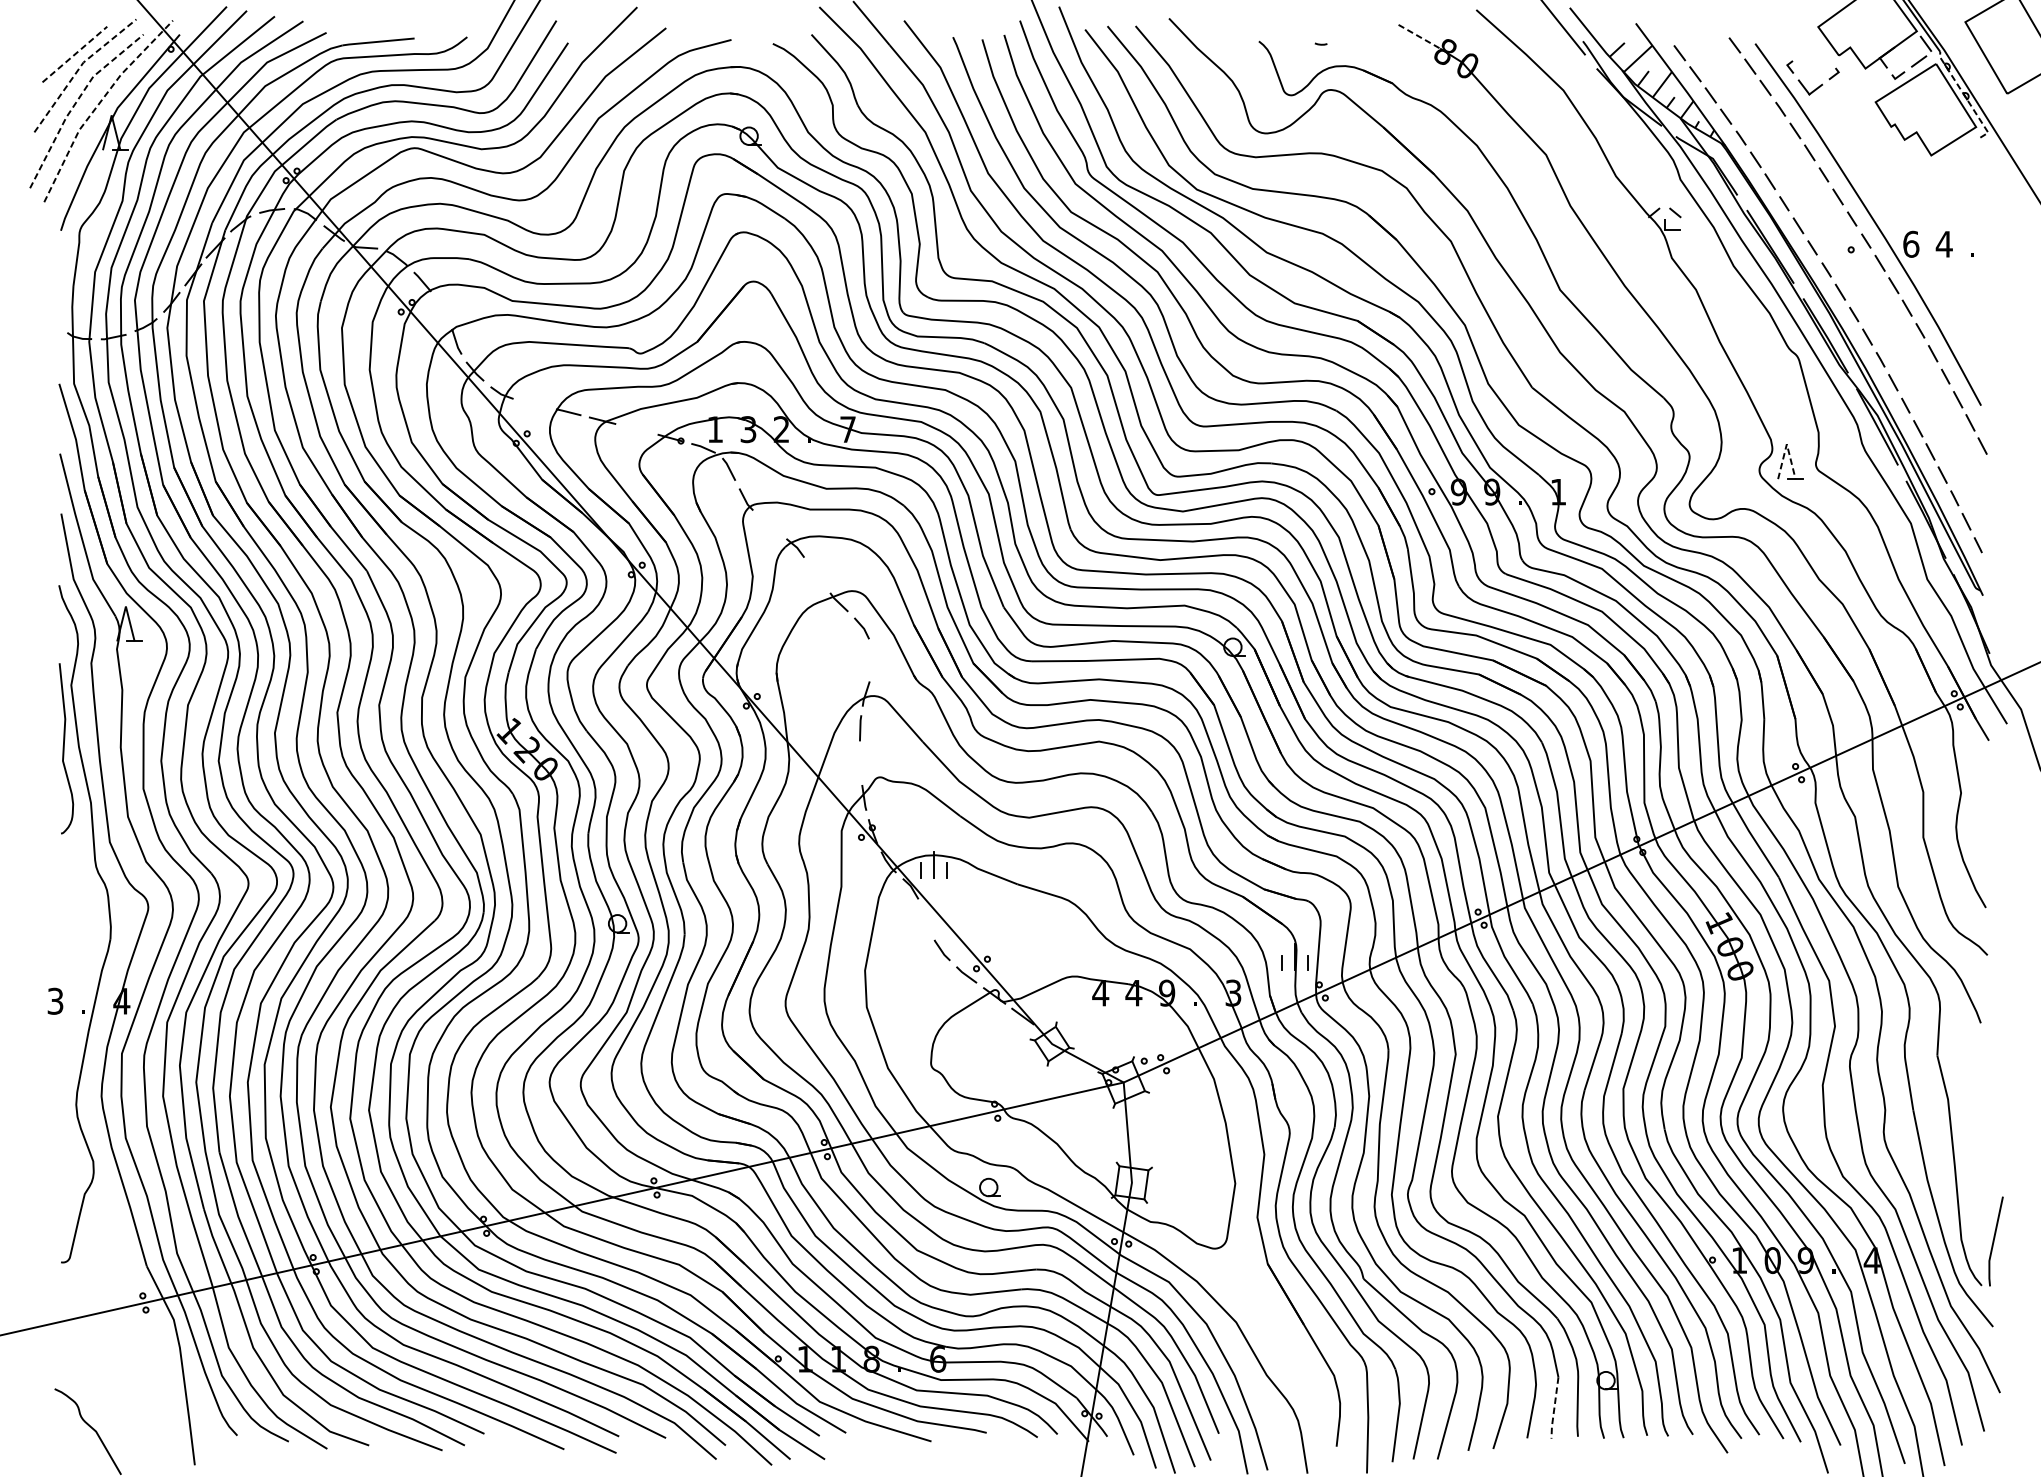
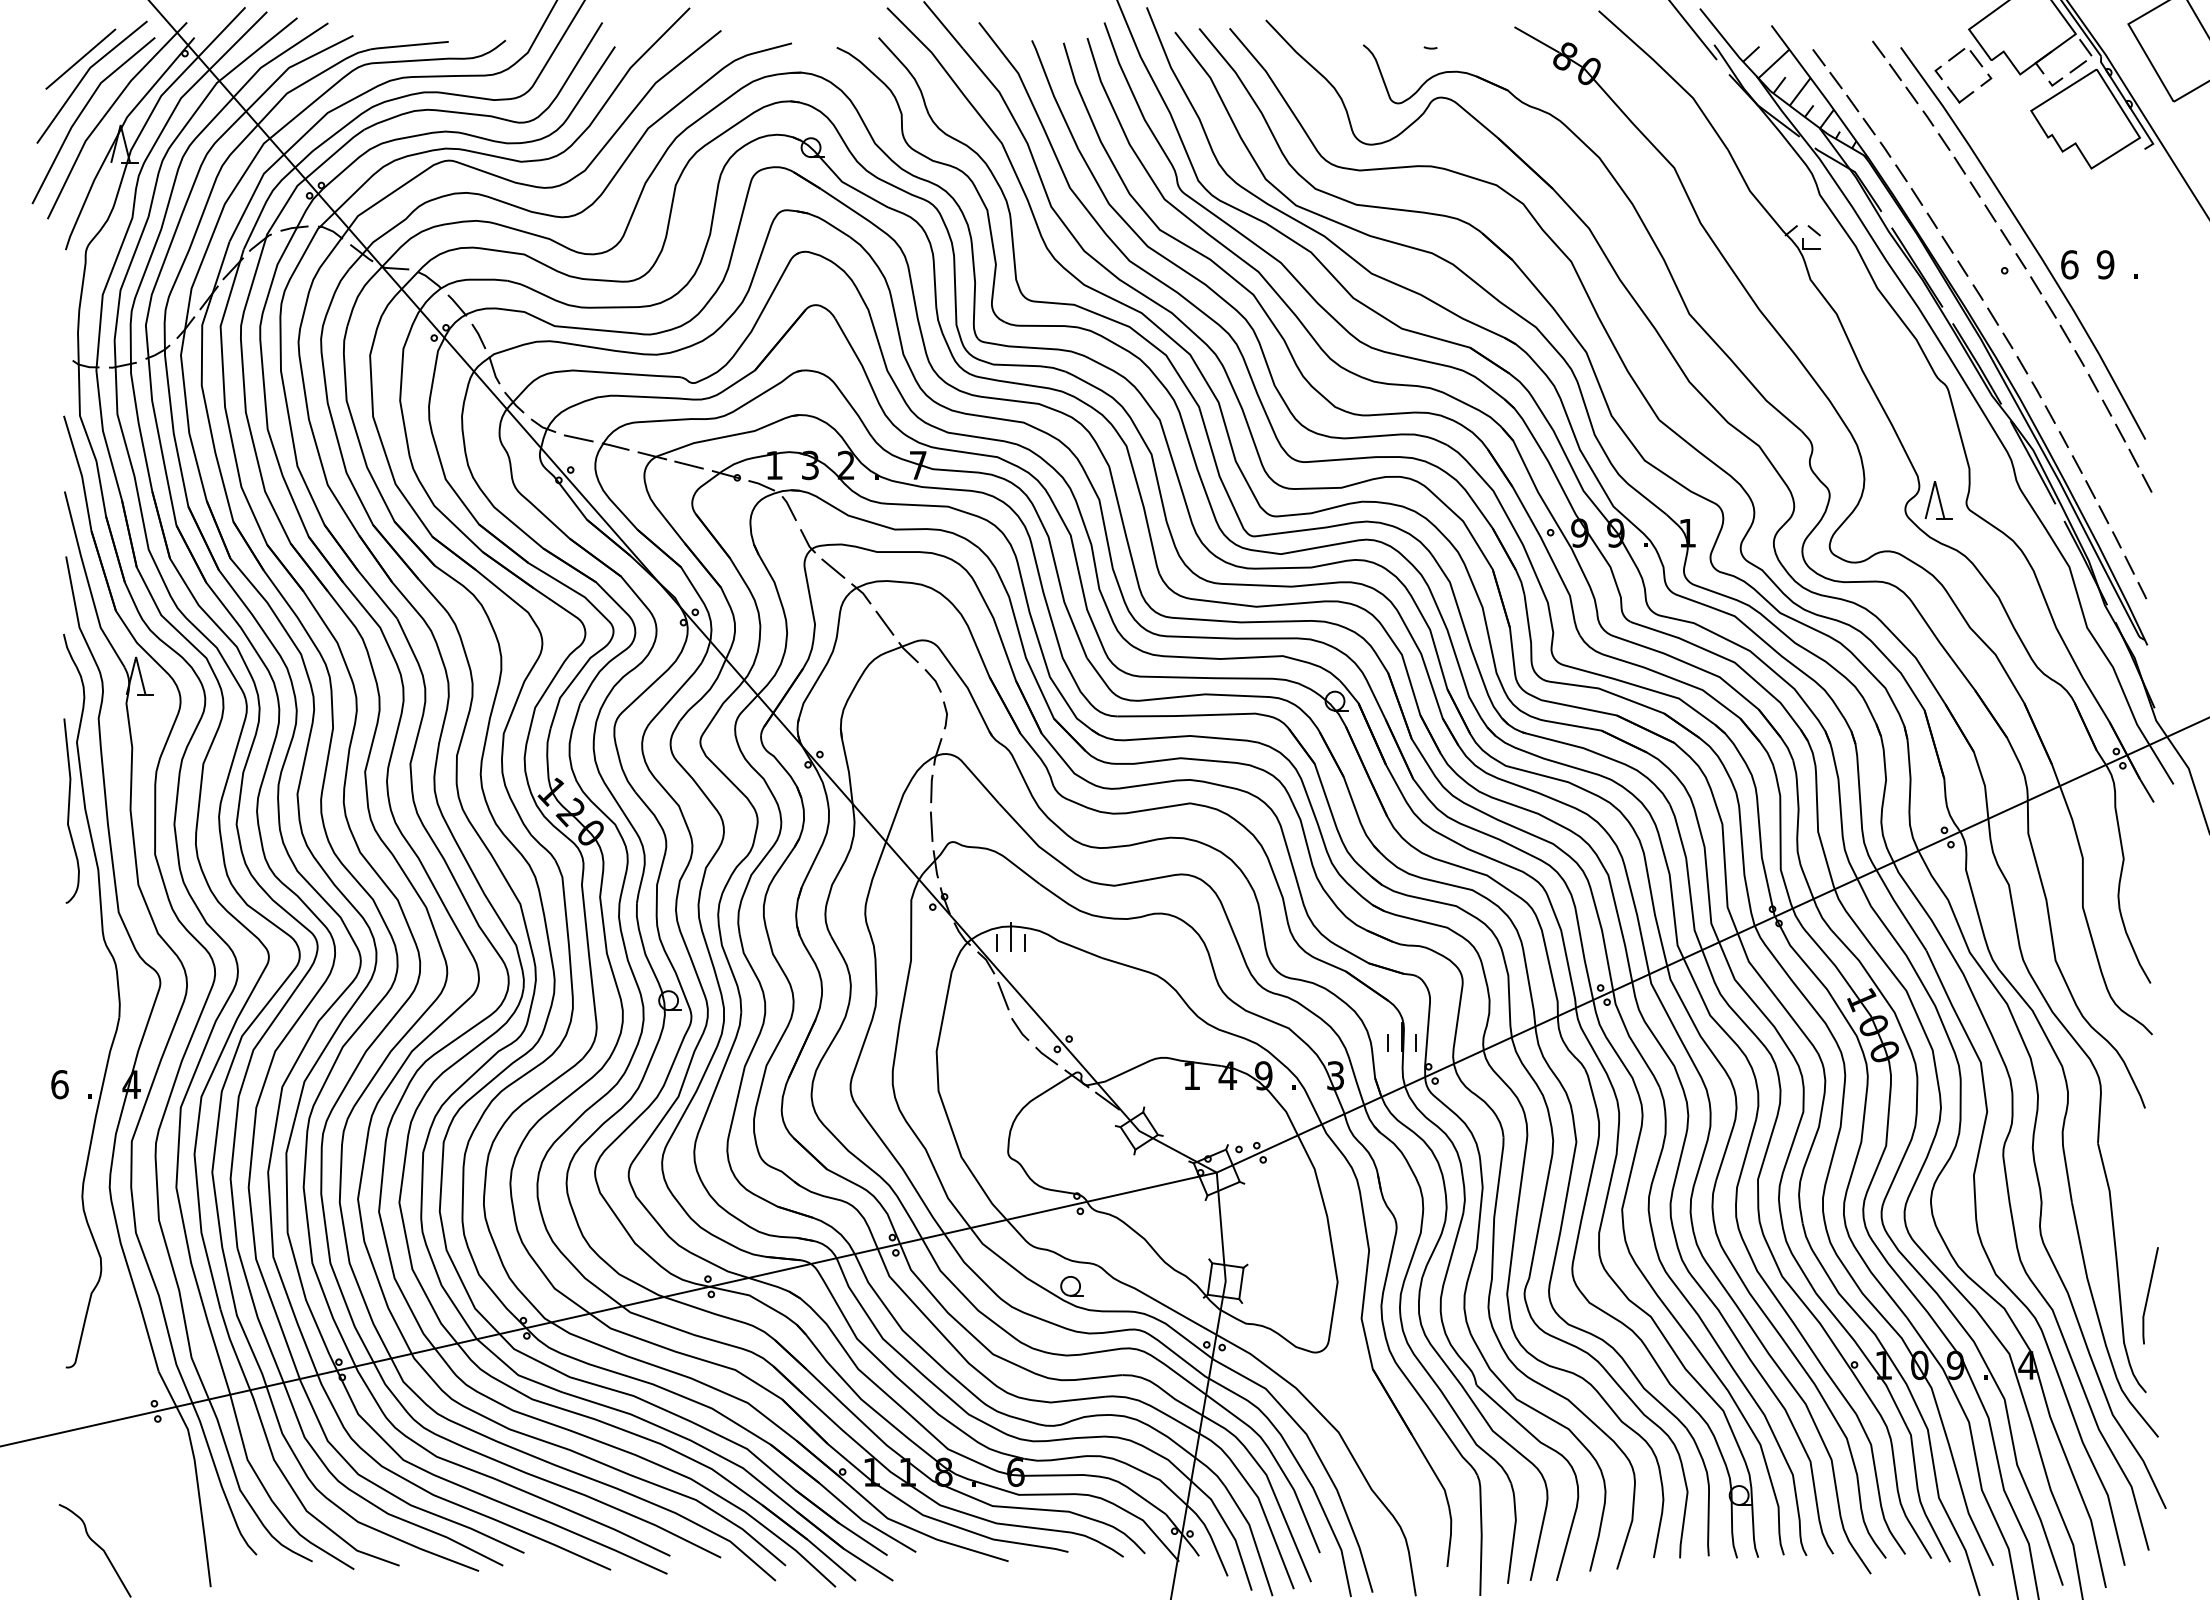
line: (1418, 36) -> (1536, 39), dashed -> solid
part: (1811, 48) -> (1961, 52), added
line: (75, 53) -> (81, 58), dashed -> solid
line: (79, 69) -> (85, 75), dashed -> solid
line: (1965, 96) -> (2128, 104), dashed -> solid
line: (75, 102) -> (81, 111), dashed -> solid
line: (98, 104) -> (106, 113), dashed -> solid
text: (1944, 244) -> (2105, 264), 4 -> 9
line: (442, 310) -> (478, 336), added
line: (534, 404) -> (578, 438), added
line: (635, 428) -> (688, 464), added
line: (1787, 444) -> (1935, 481), dashed -> solid
line: (769, 524) -> (833, 568), added
line: (816, 574) -> (884, 622), added
line: (874, 660) -> (946, 715), added
line: (860, 762) -> (931, 826), added
line: (926, 919) -> (1003, 995), added
text: (1100, 992) -> (1191, 1075), 4 -> 1
text: (55, 1001) -> (59, 1084), 3 -> 6
line: (1994, 1241) -> (2148, 1295), moved
line: (1554, 1409) -> (1683, 1526), dashed -> solid

